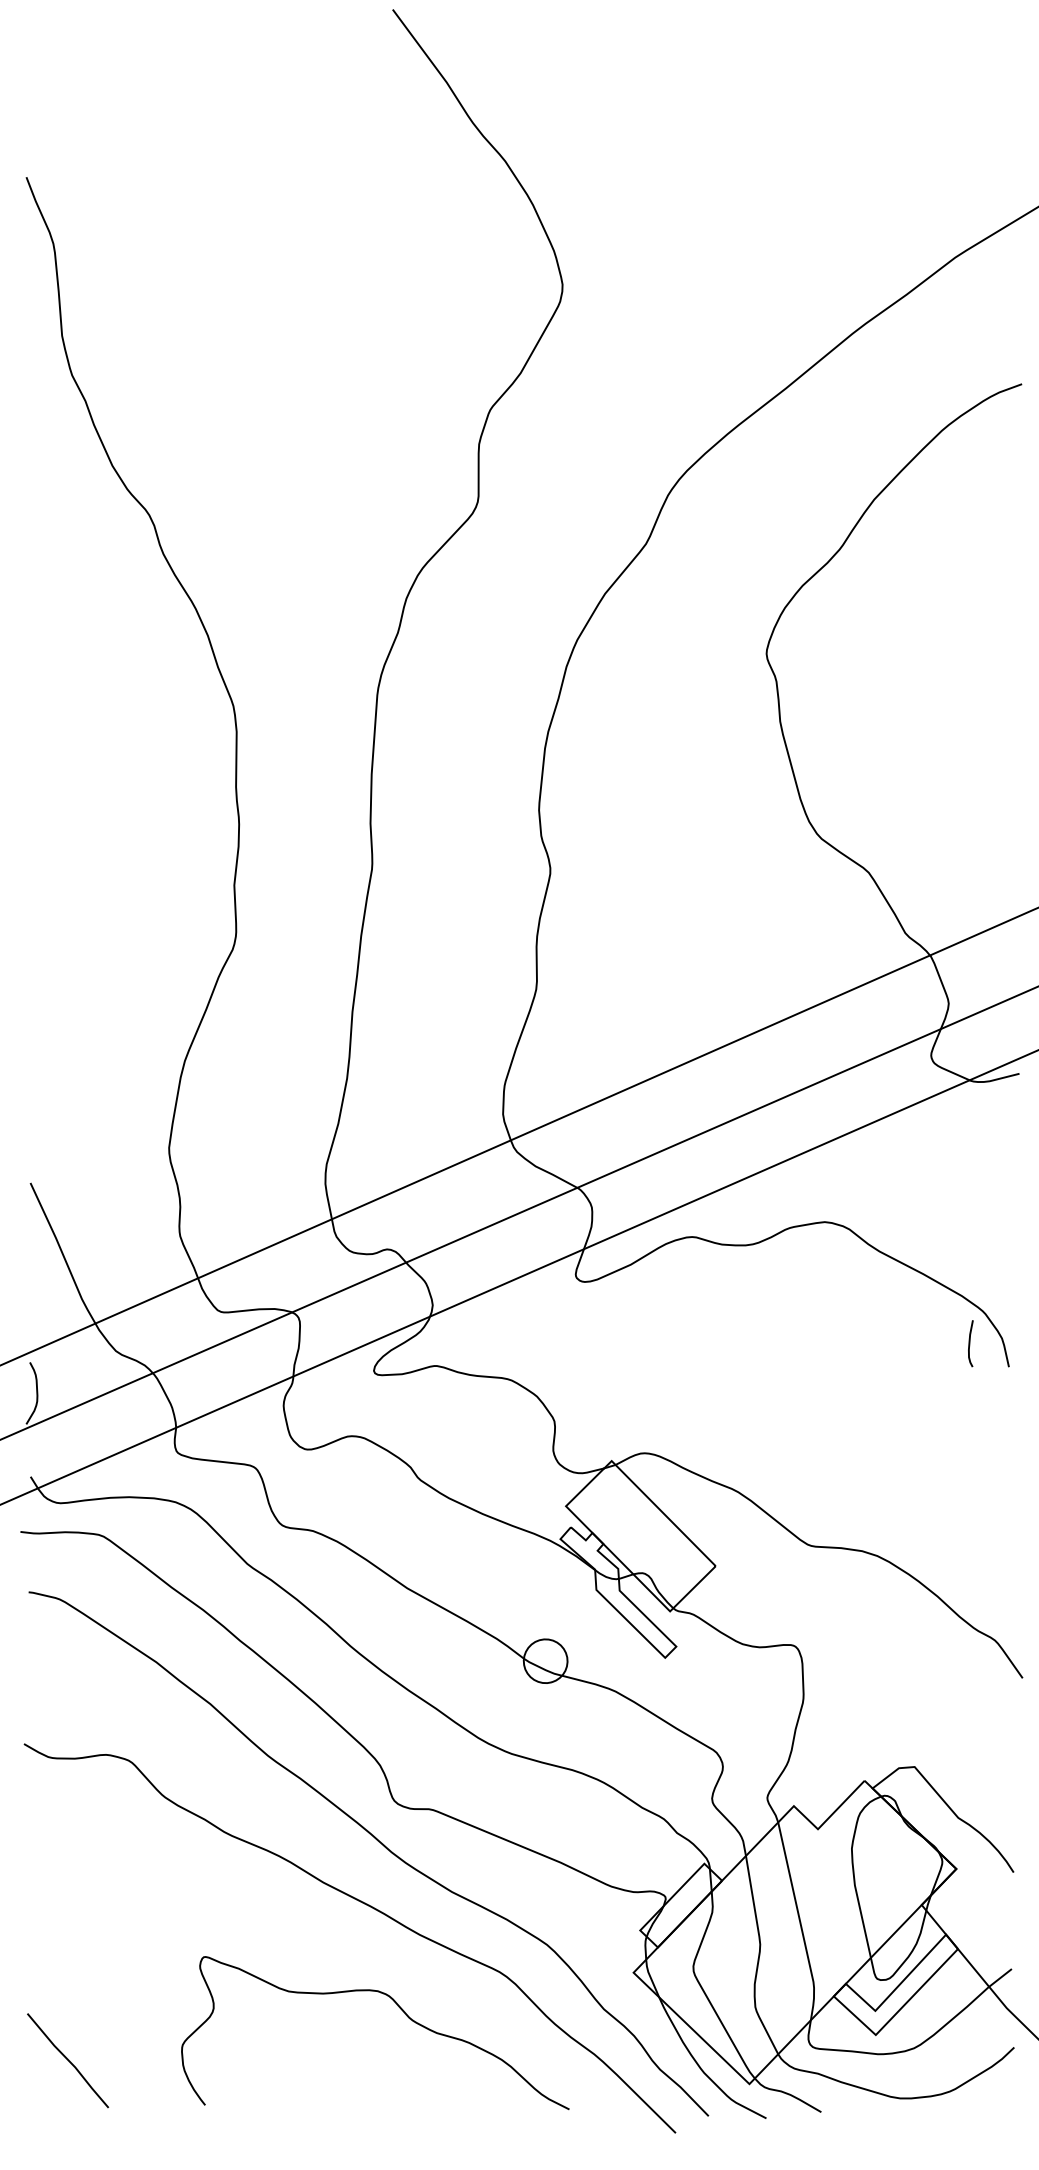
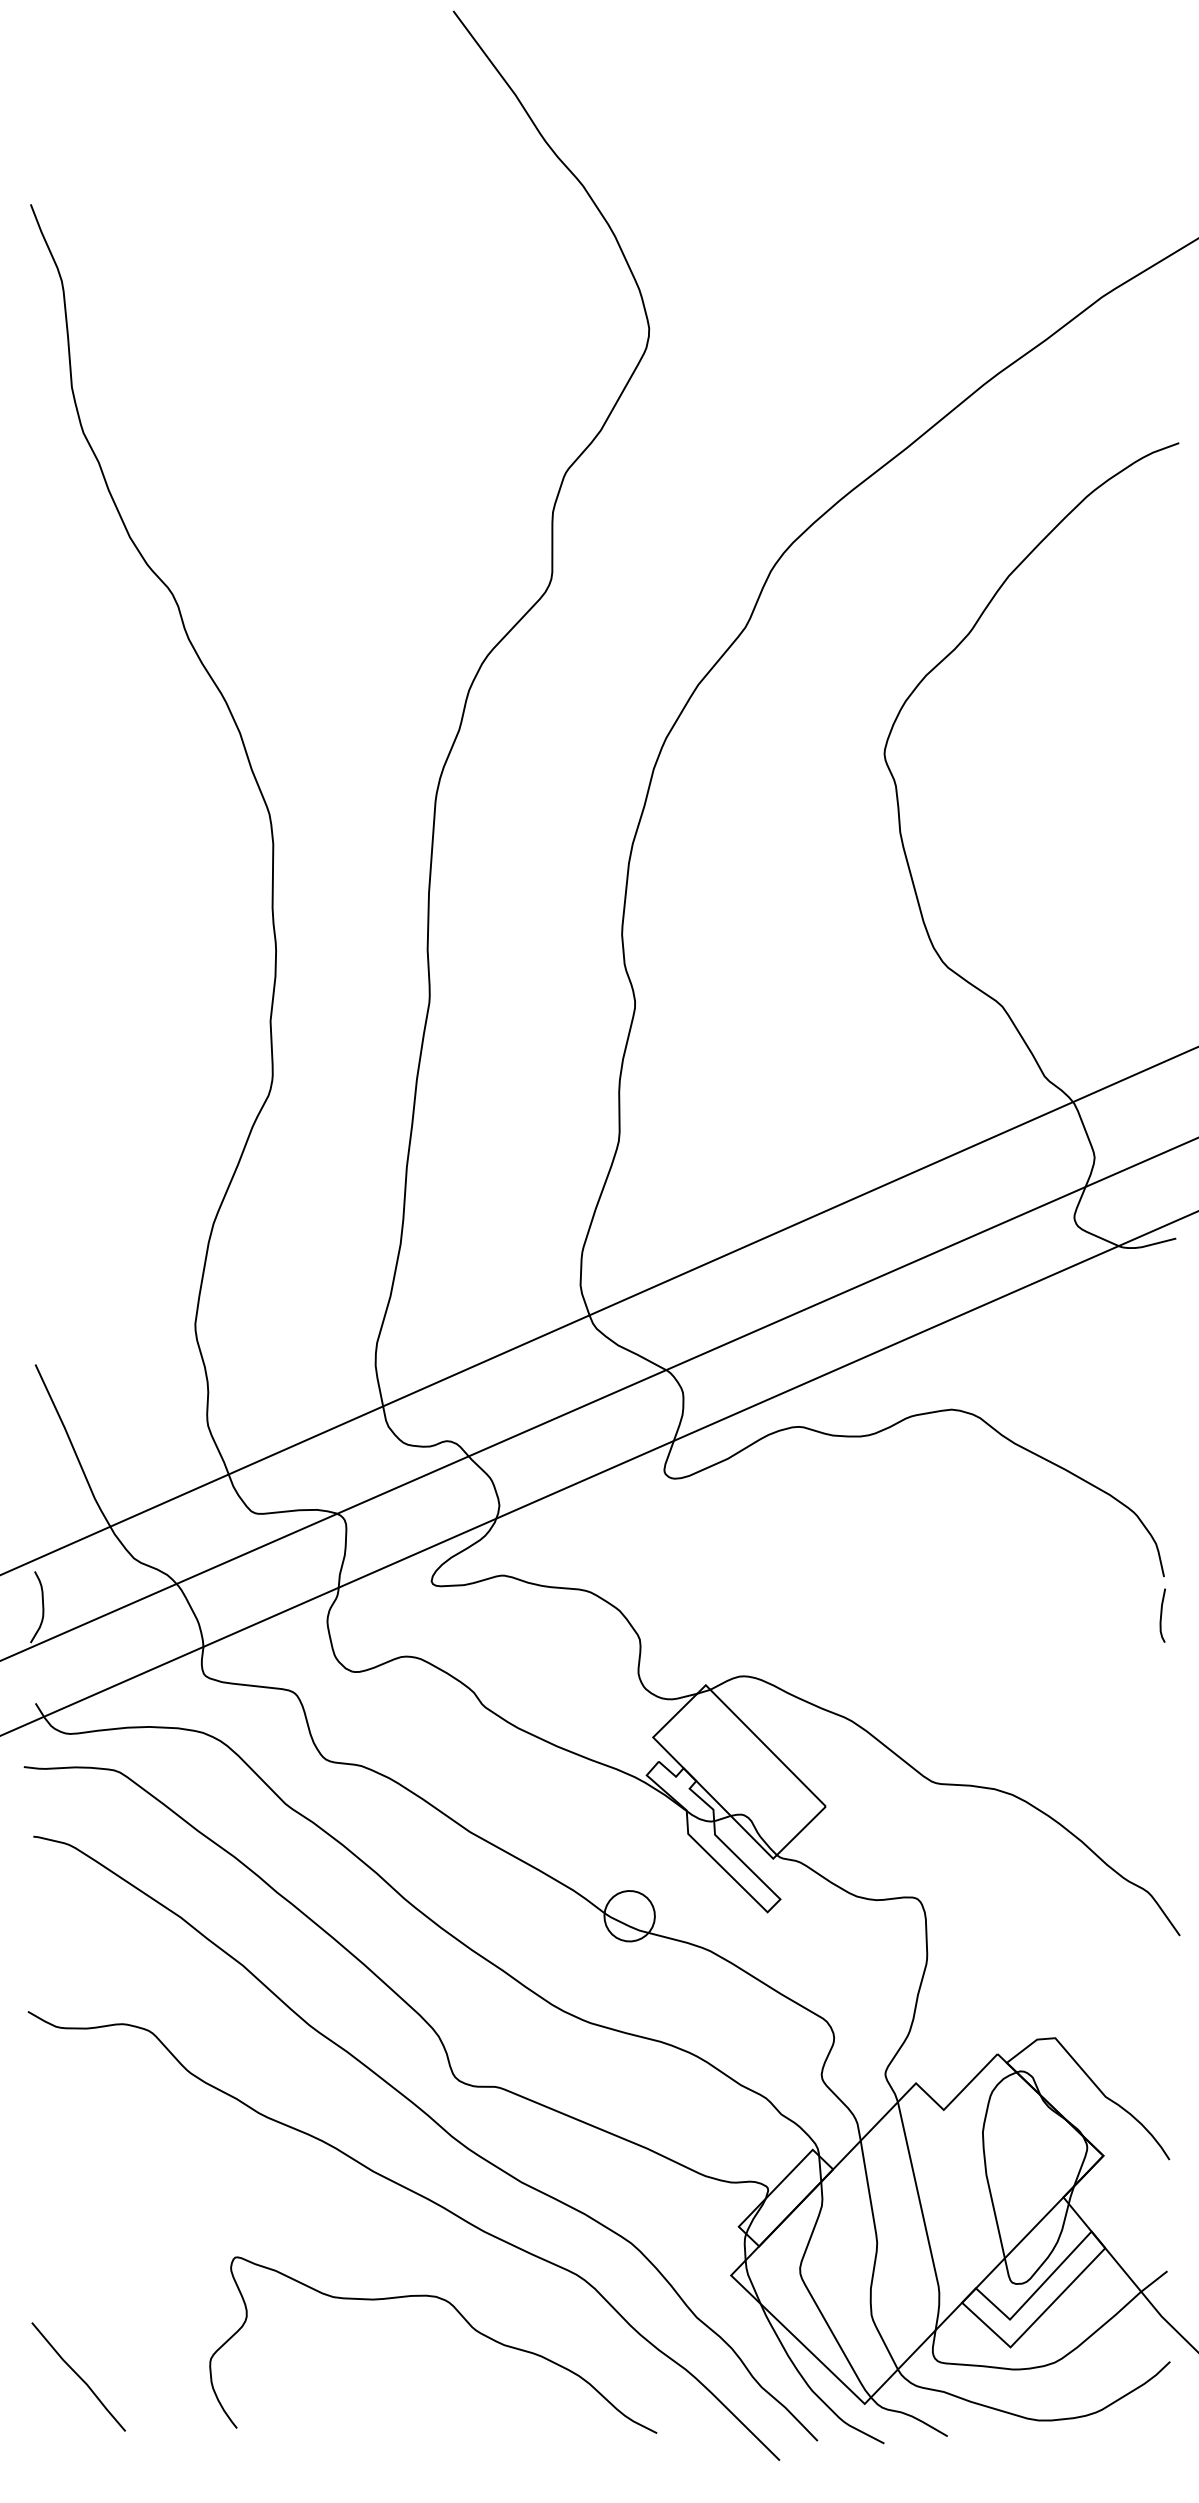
curve: (970, 1343) -> (1162, 1615), moved

